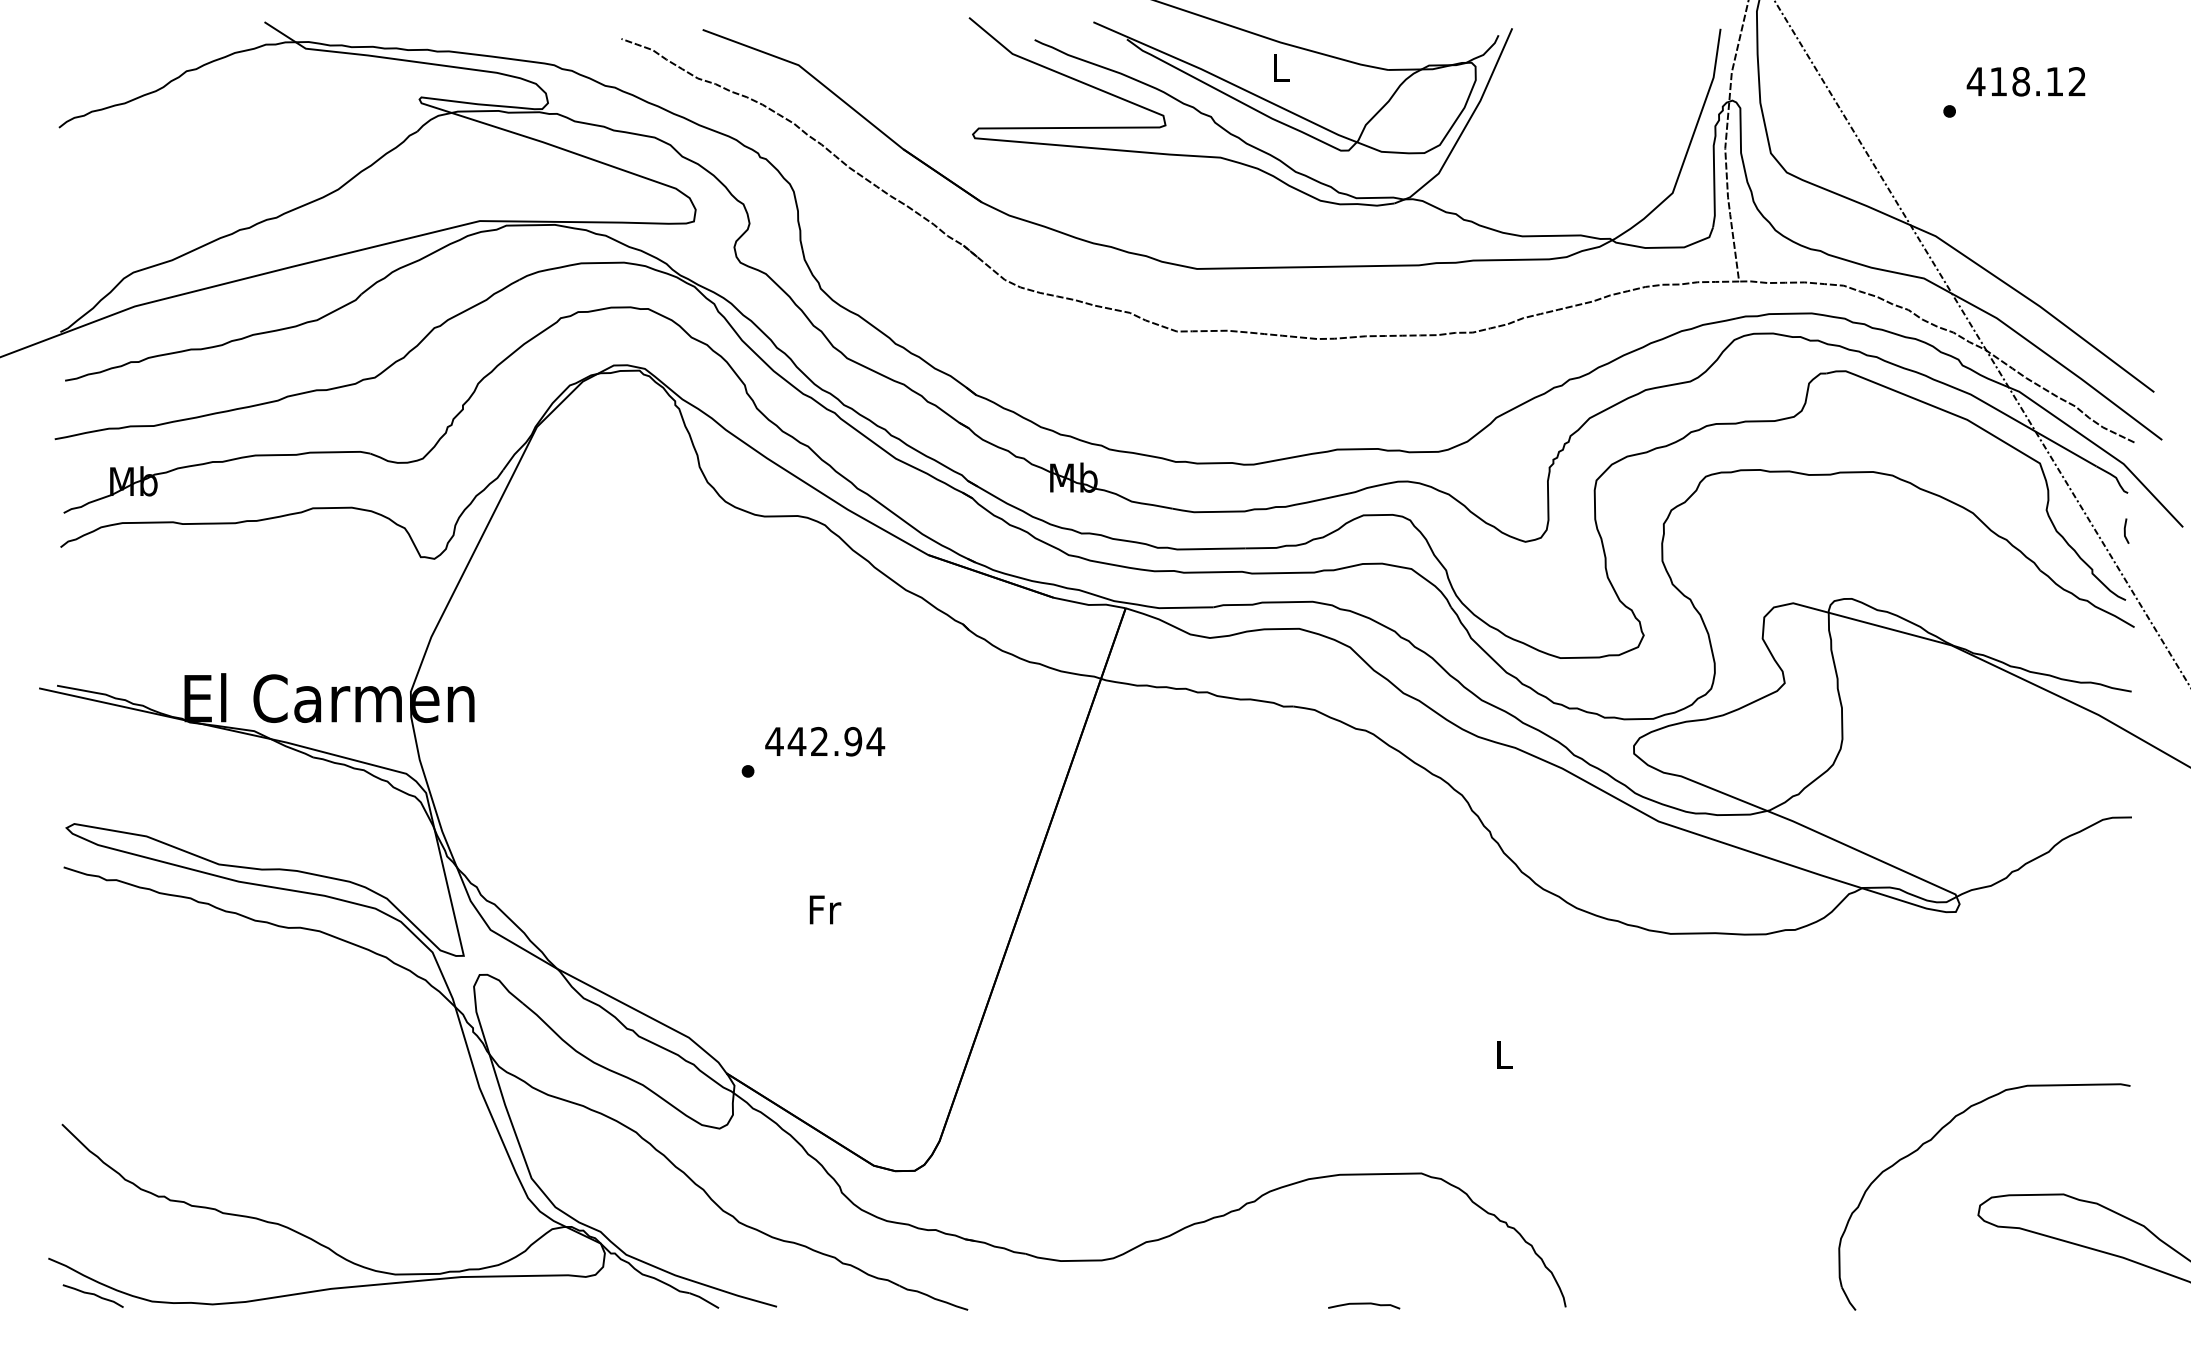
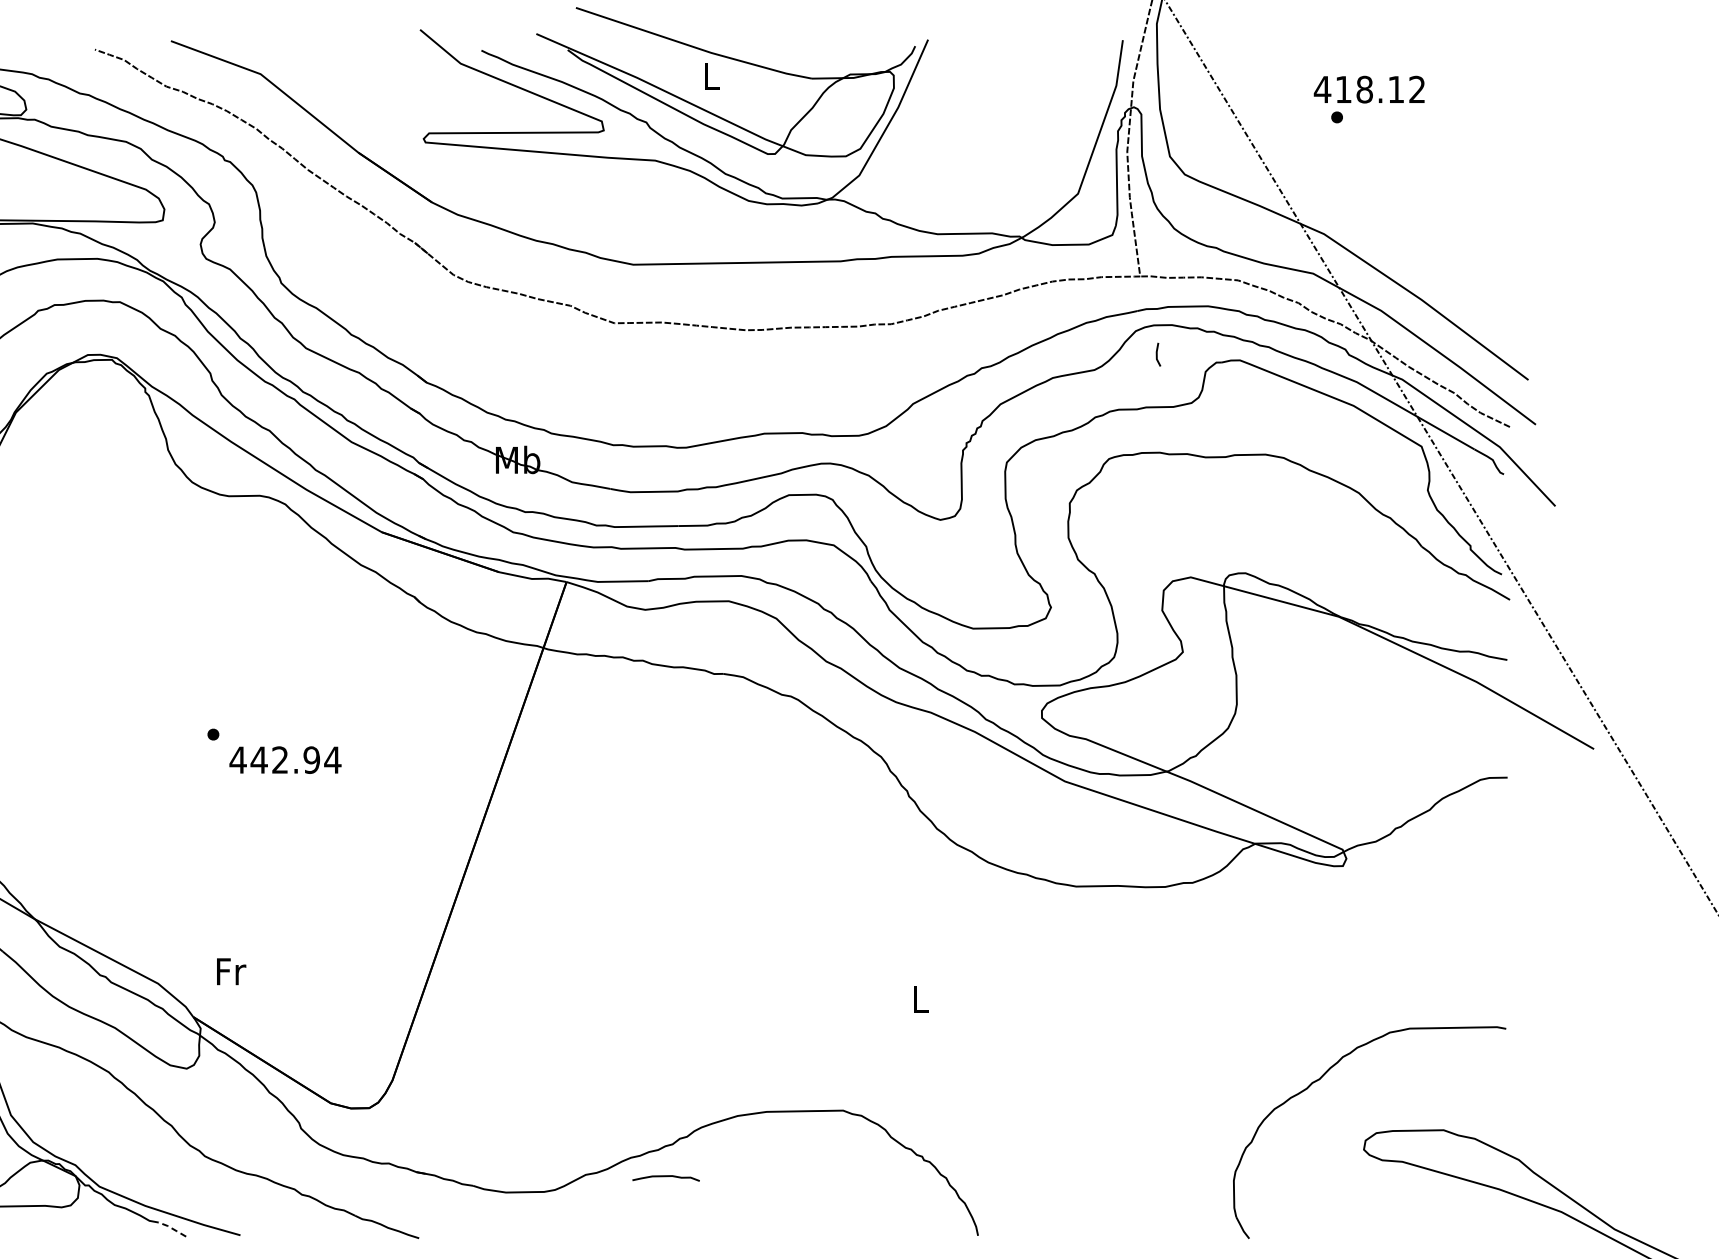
text: (2025, 81) -> (1368, 89), moved
line: (2125, 530) -> (1157, 354), moved
text: (825, 741) -> (285, 759), moved
text: (825, 909) -> (231, 971), moved
line: (704, 1299) -> (172, 1228), solid -> dashed
curve: (1364, 1304) -> (666, 1177), moved

